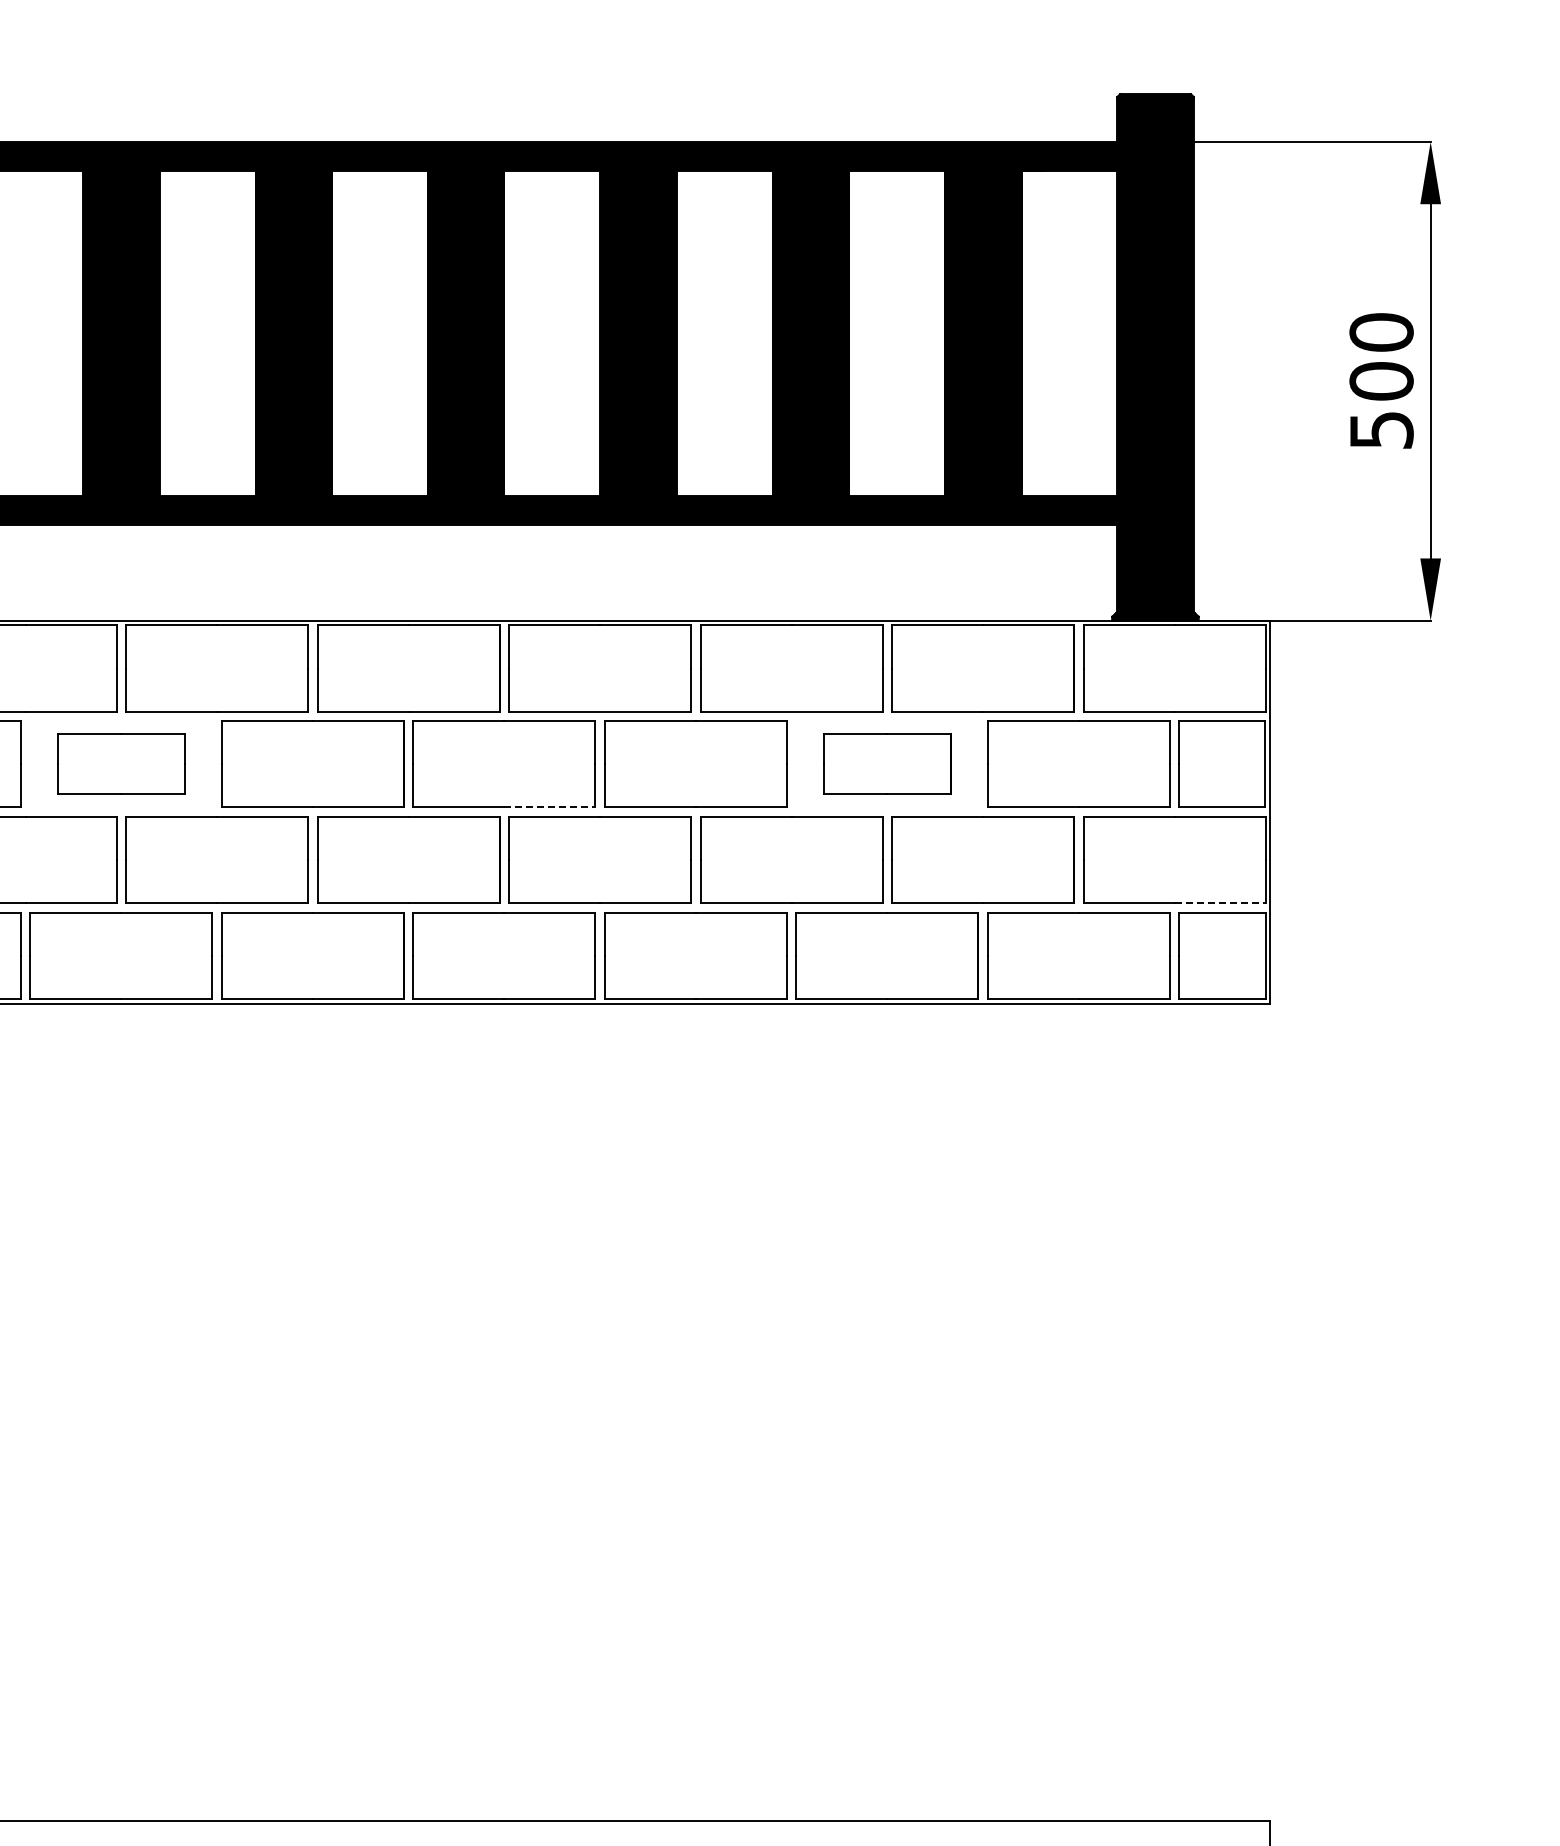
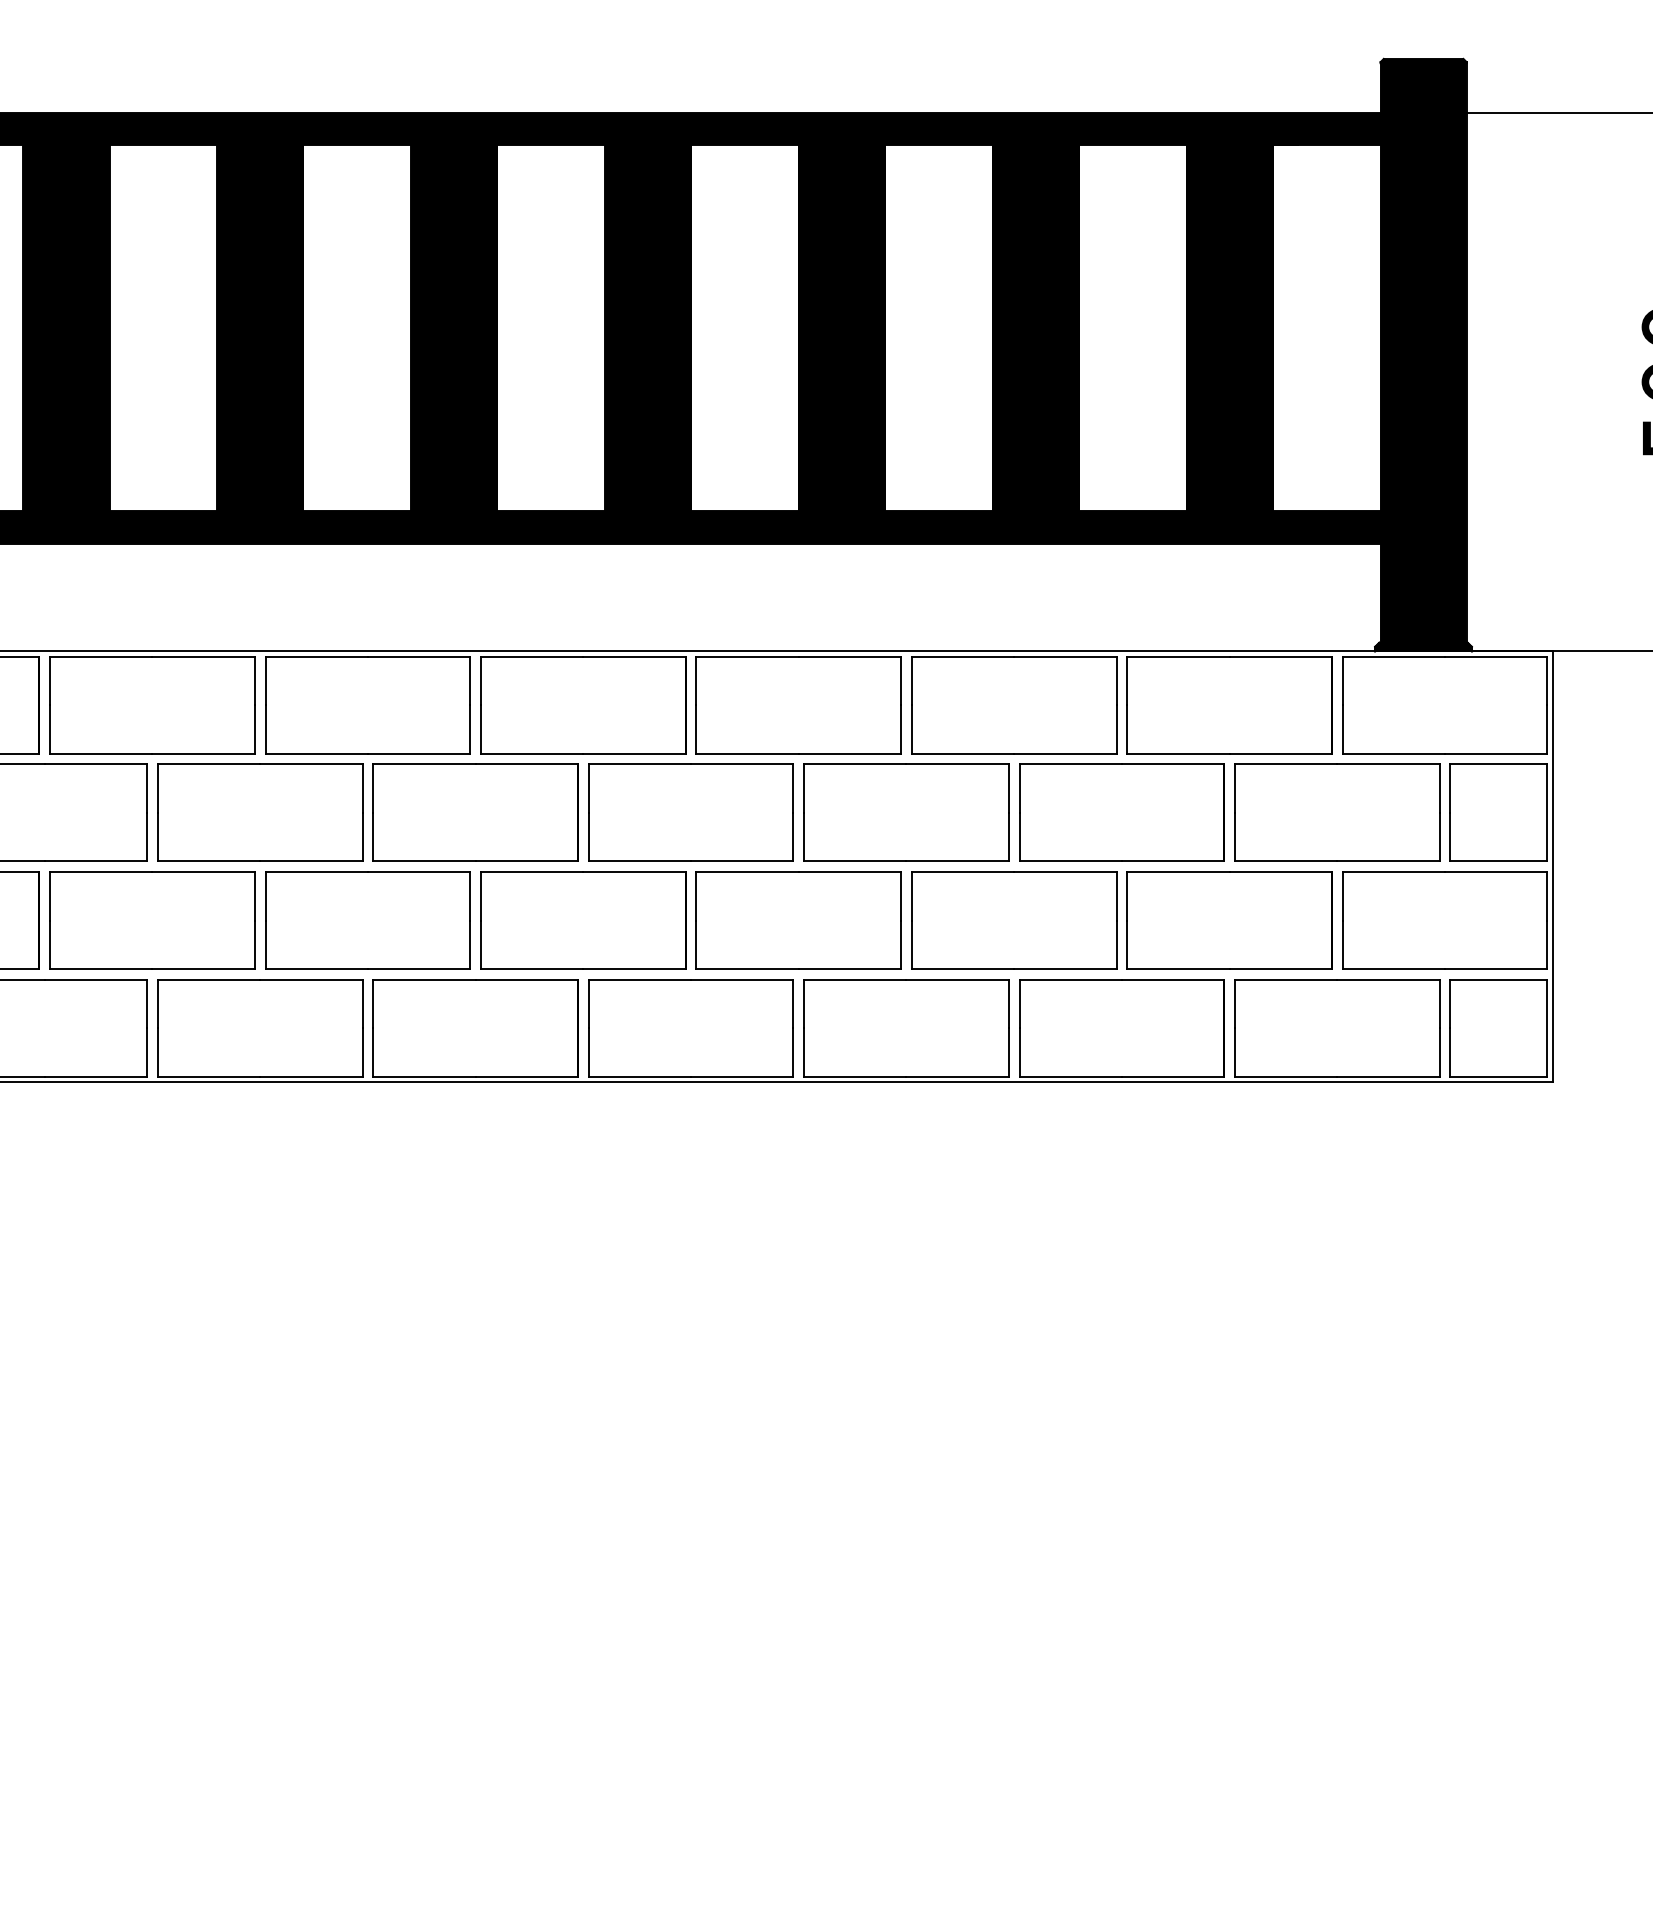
part: (120, 763) -> (259, 811), size x1.43
part: (886, 763) -> (1120, 811), size x1.43
line: (550, 807) -> (742, 861), dashed -> solid
line: (1220, 903) -> (1496, 969), dashed -> solid

